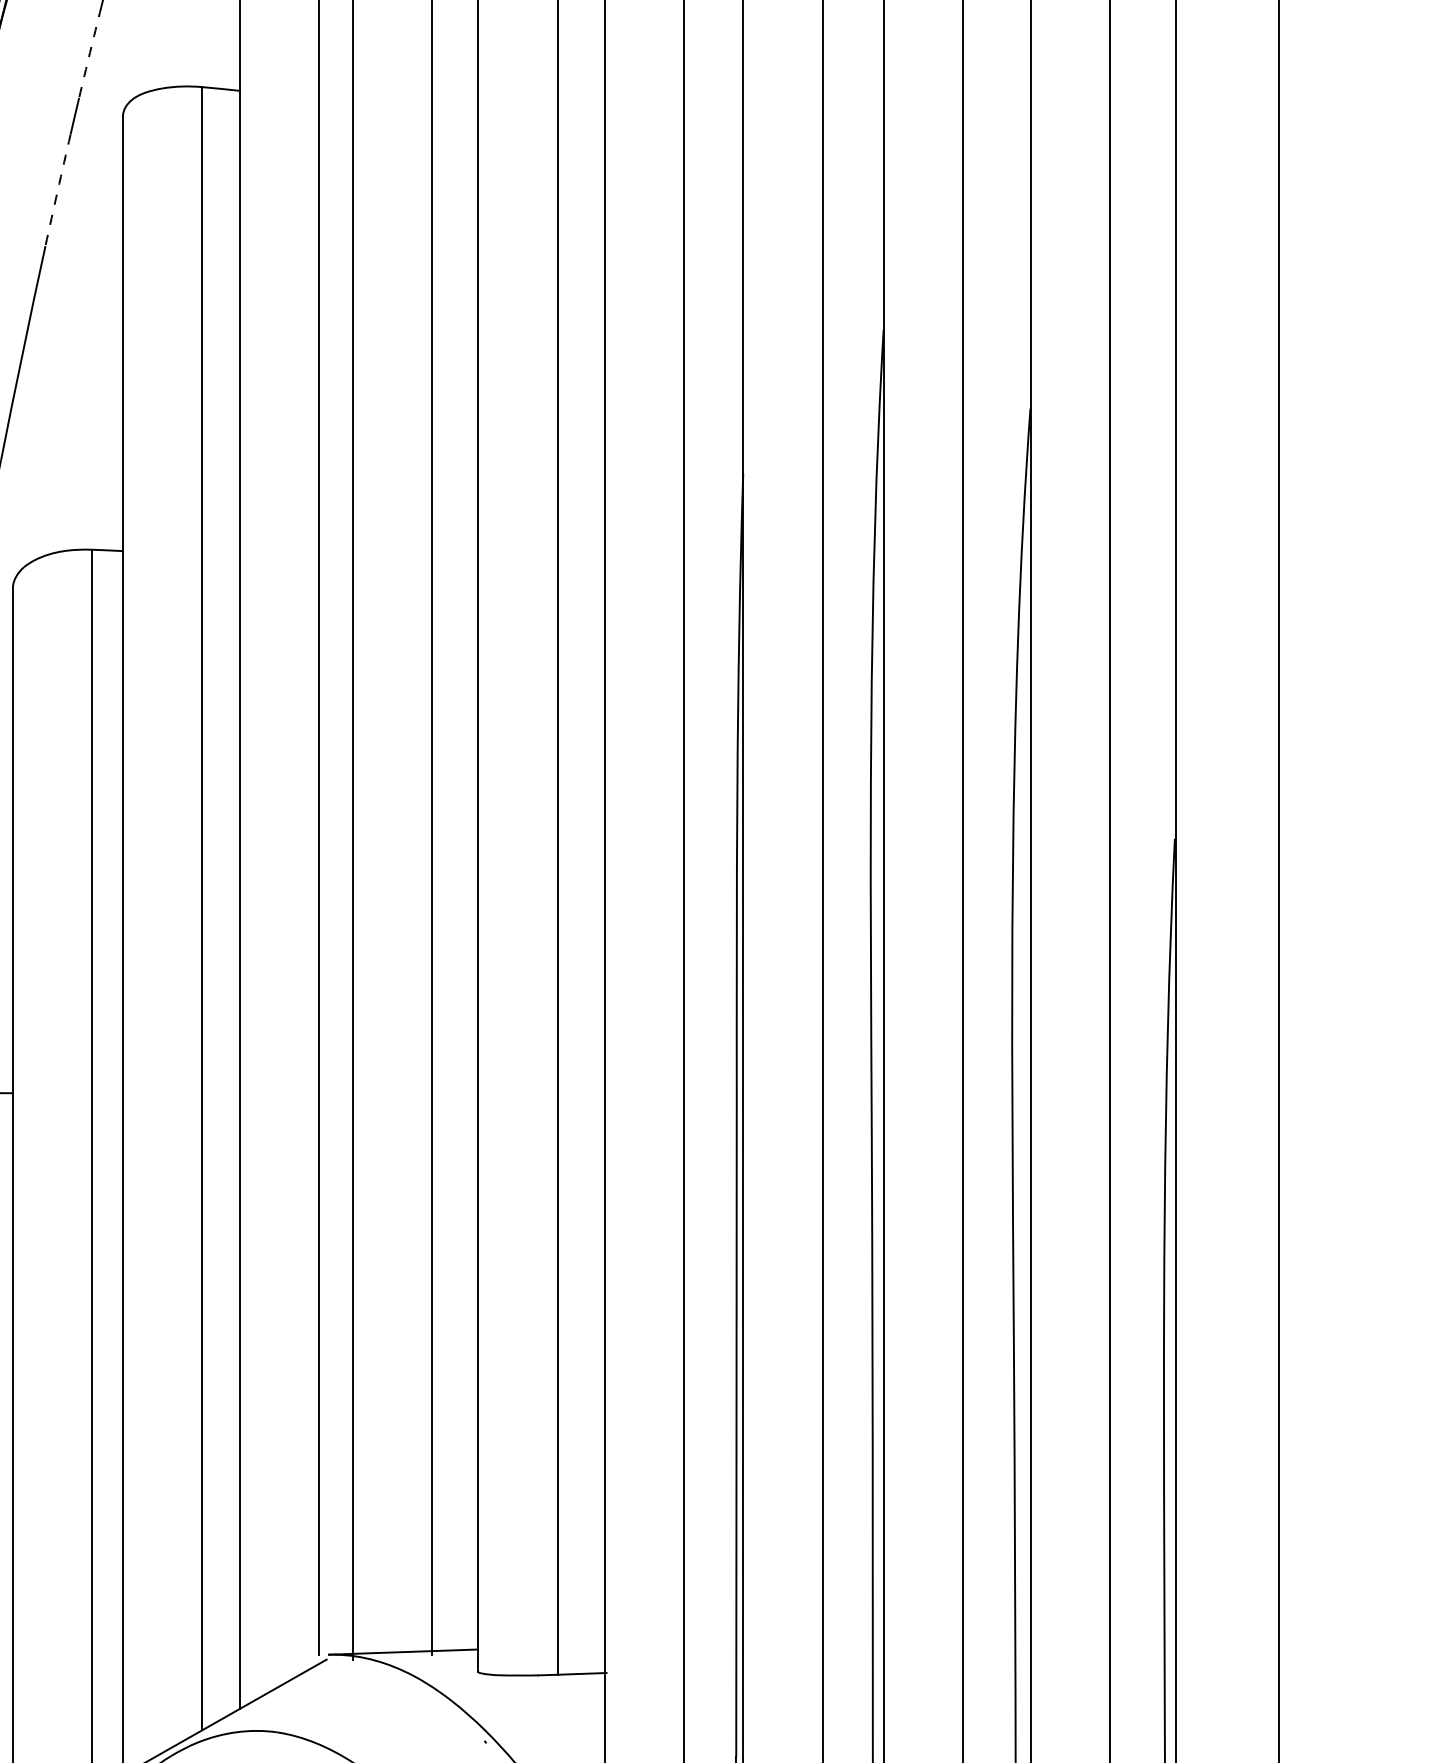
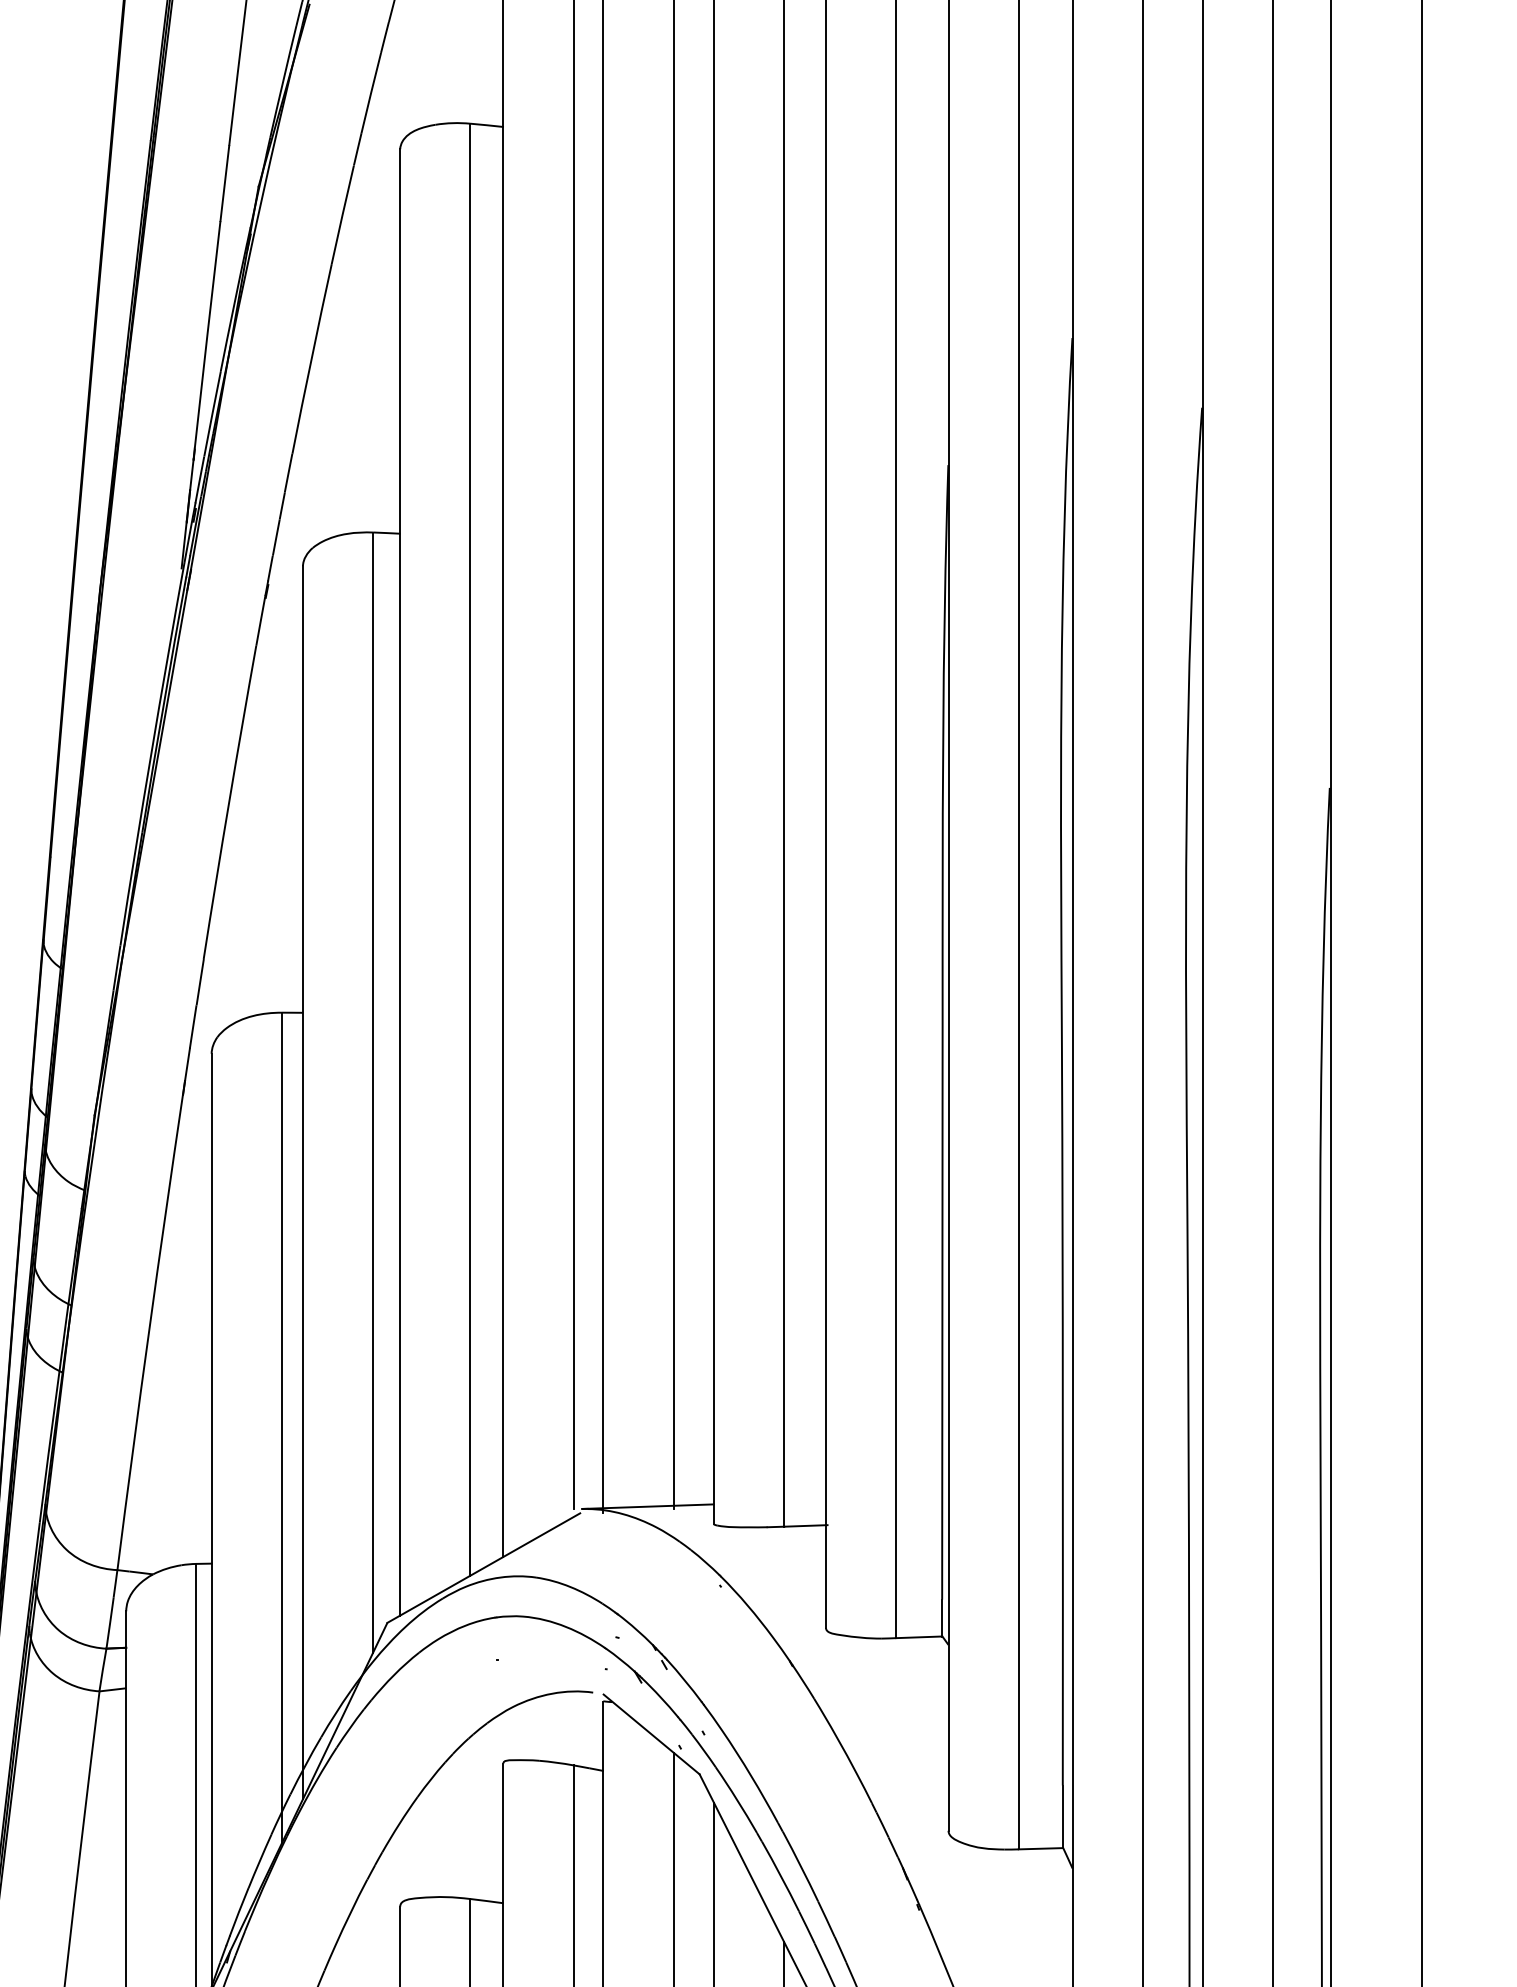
arc: (90, 52) -> (371, 93), dashed -> solid
arc: (57, 189) -> (342, 214), dashed -> solid

